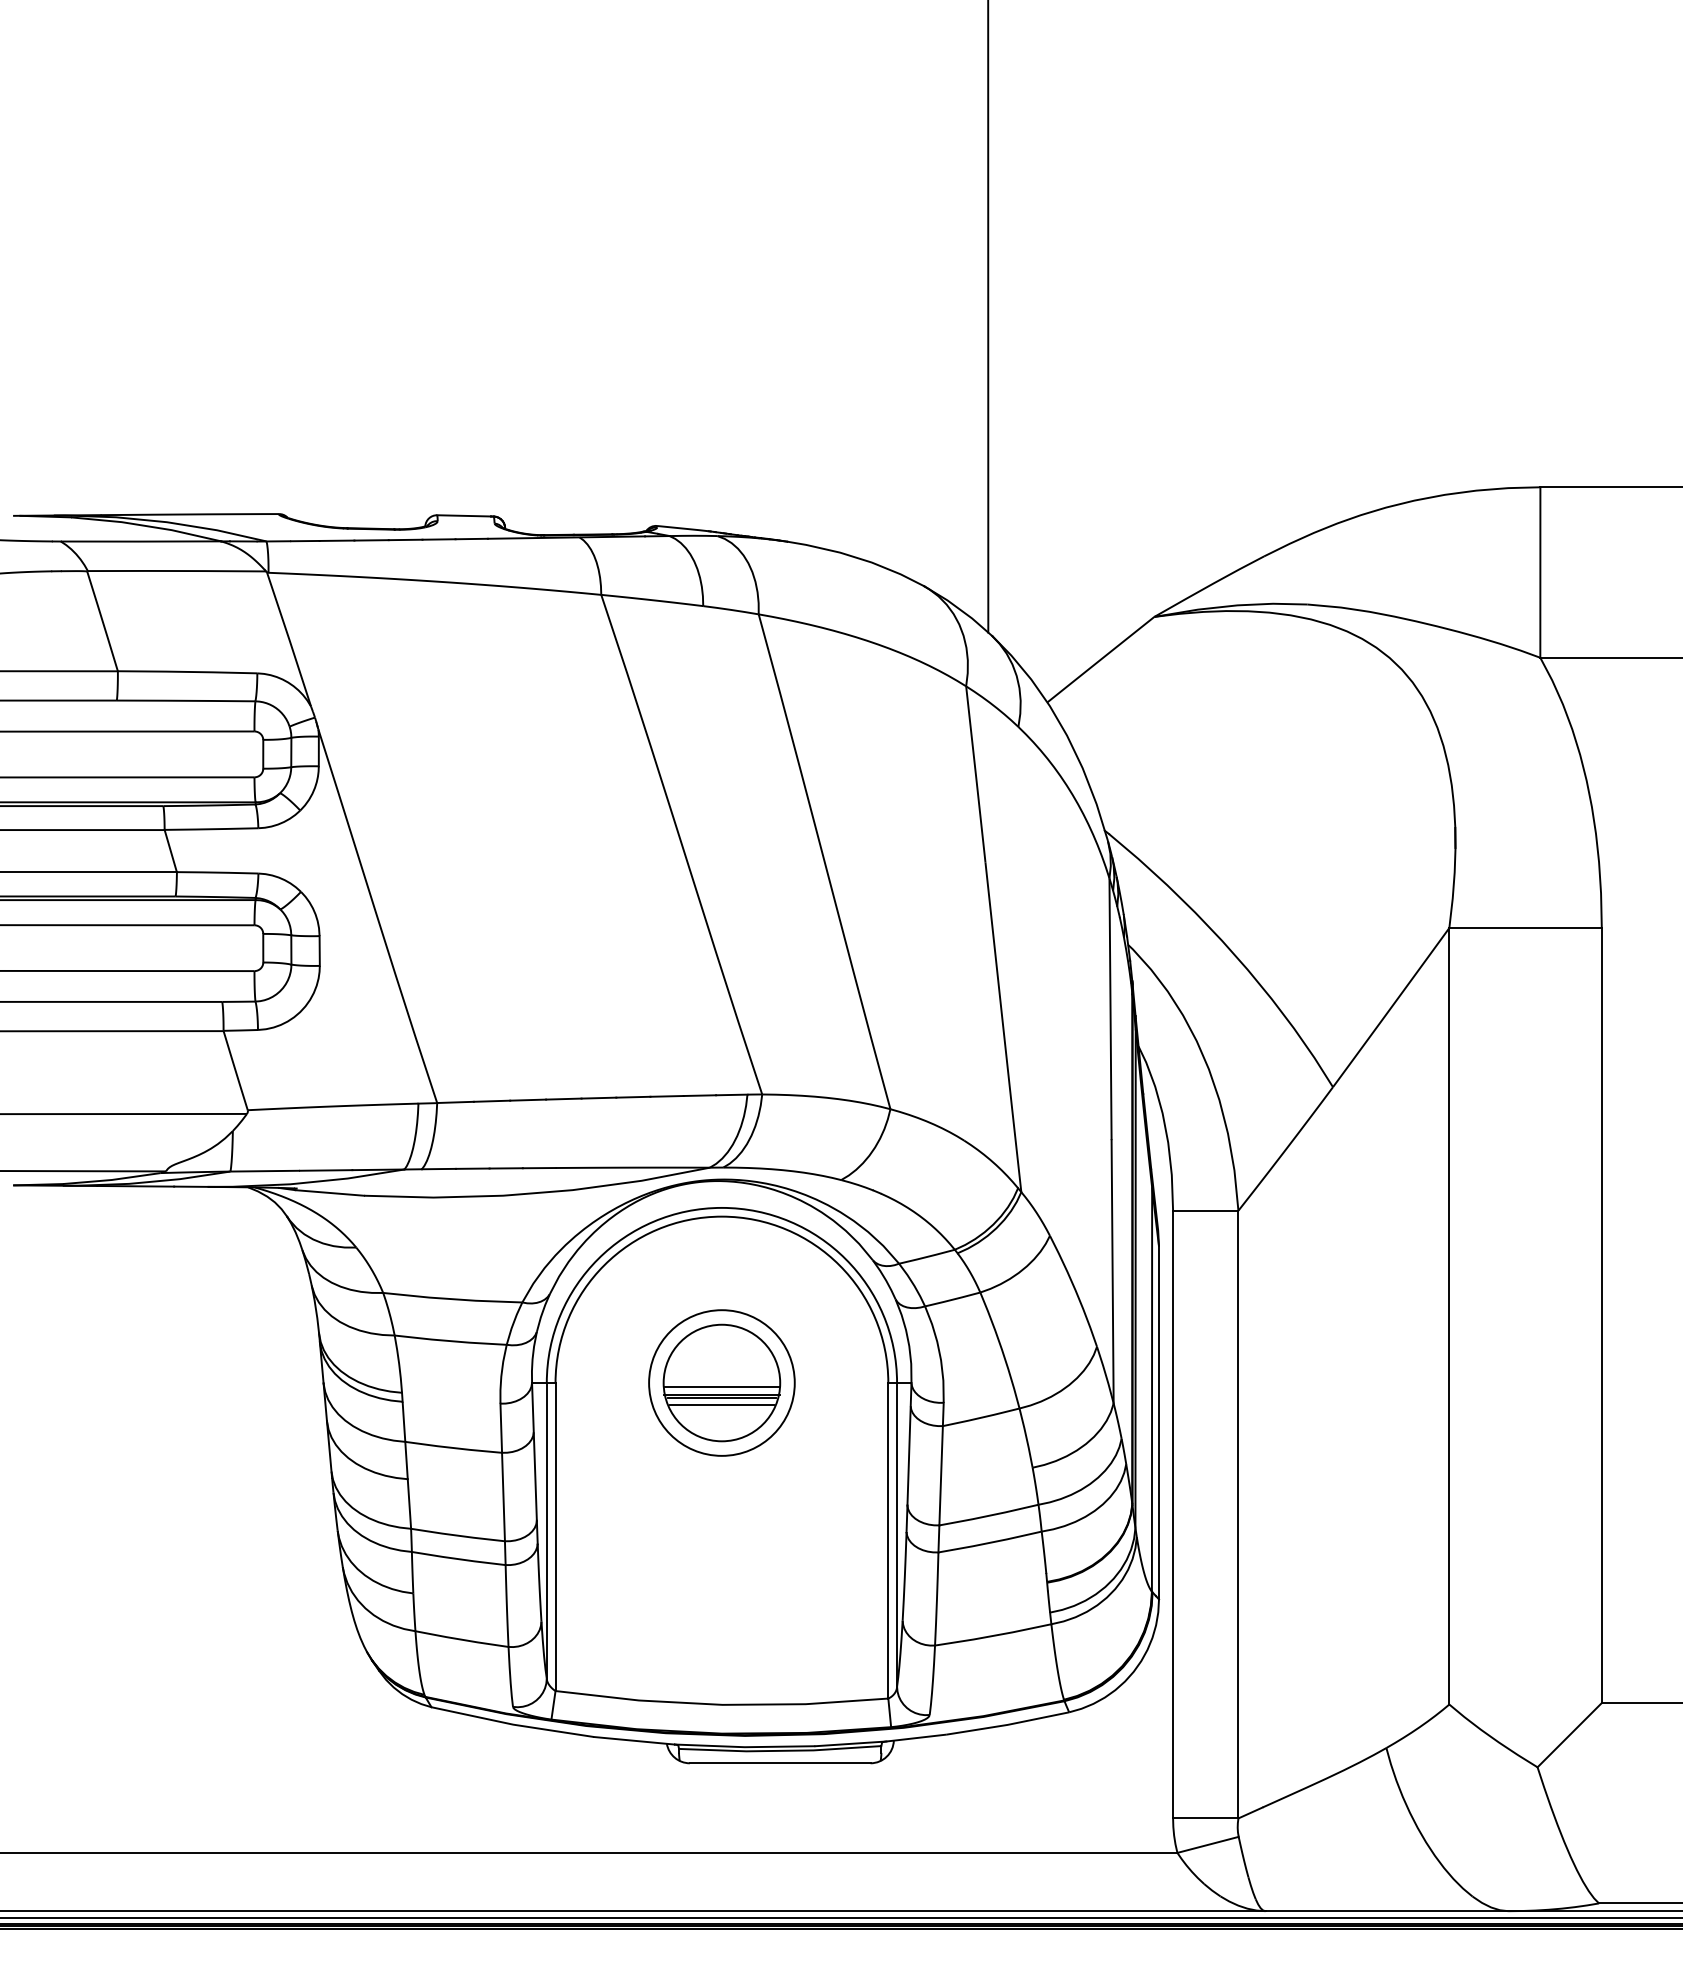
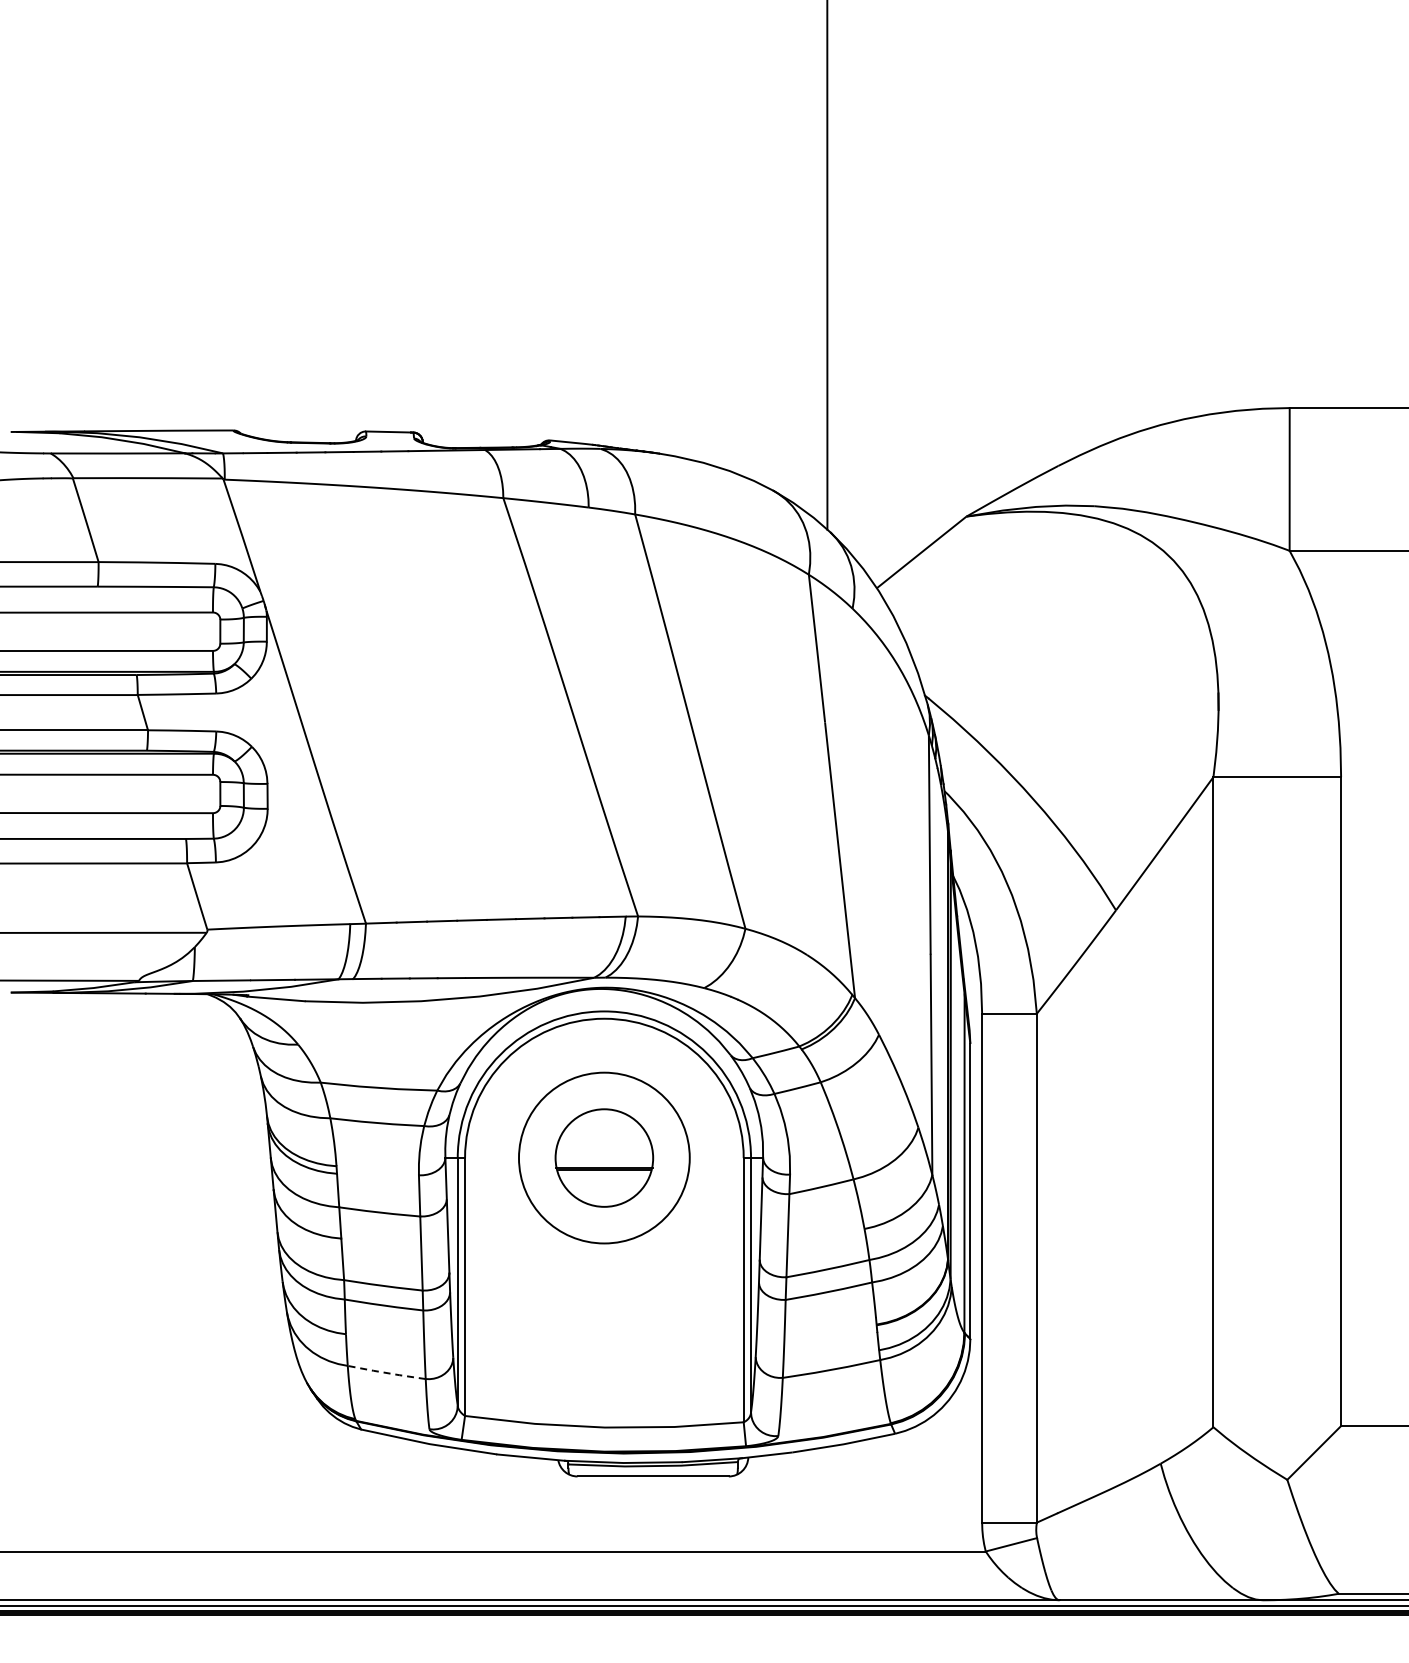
circle: (722, 1383) -> (604, 1158), size x1.4
line: (722, 1387) -> (604, 1161), removed
line: (722, 1405) -> (604, 1176), removed
line: (461, 1639) -> (386, 1372), solid -> dashed

